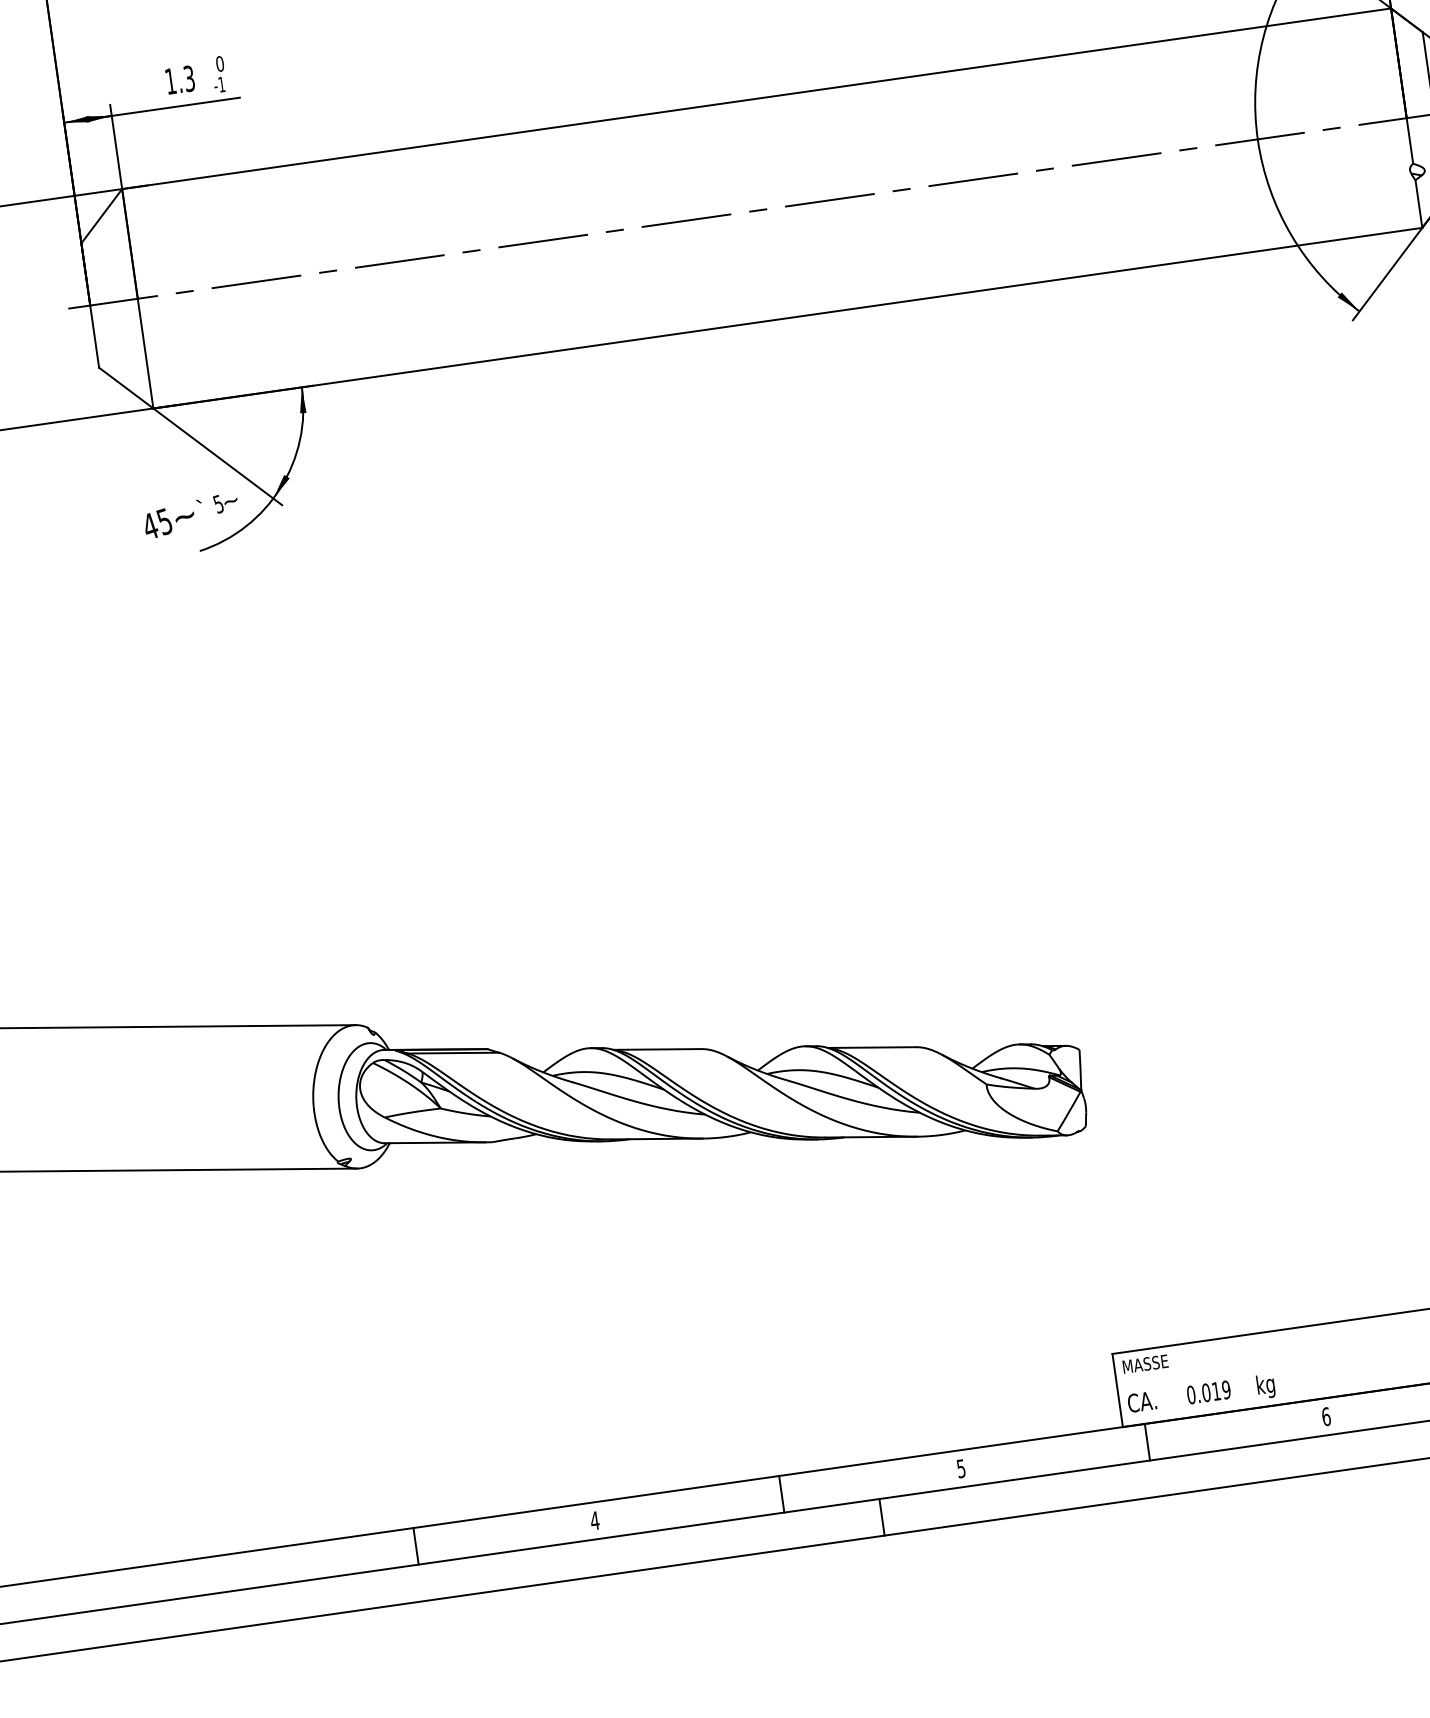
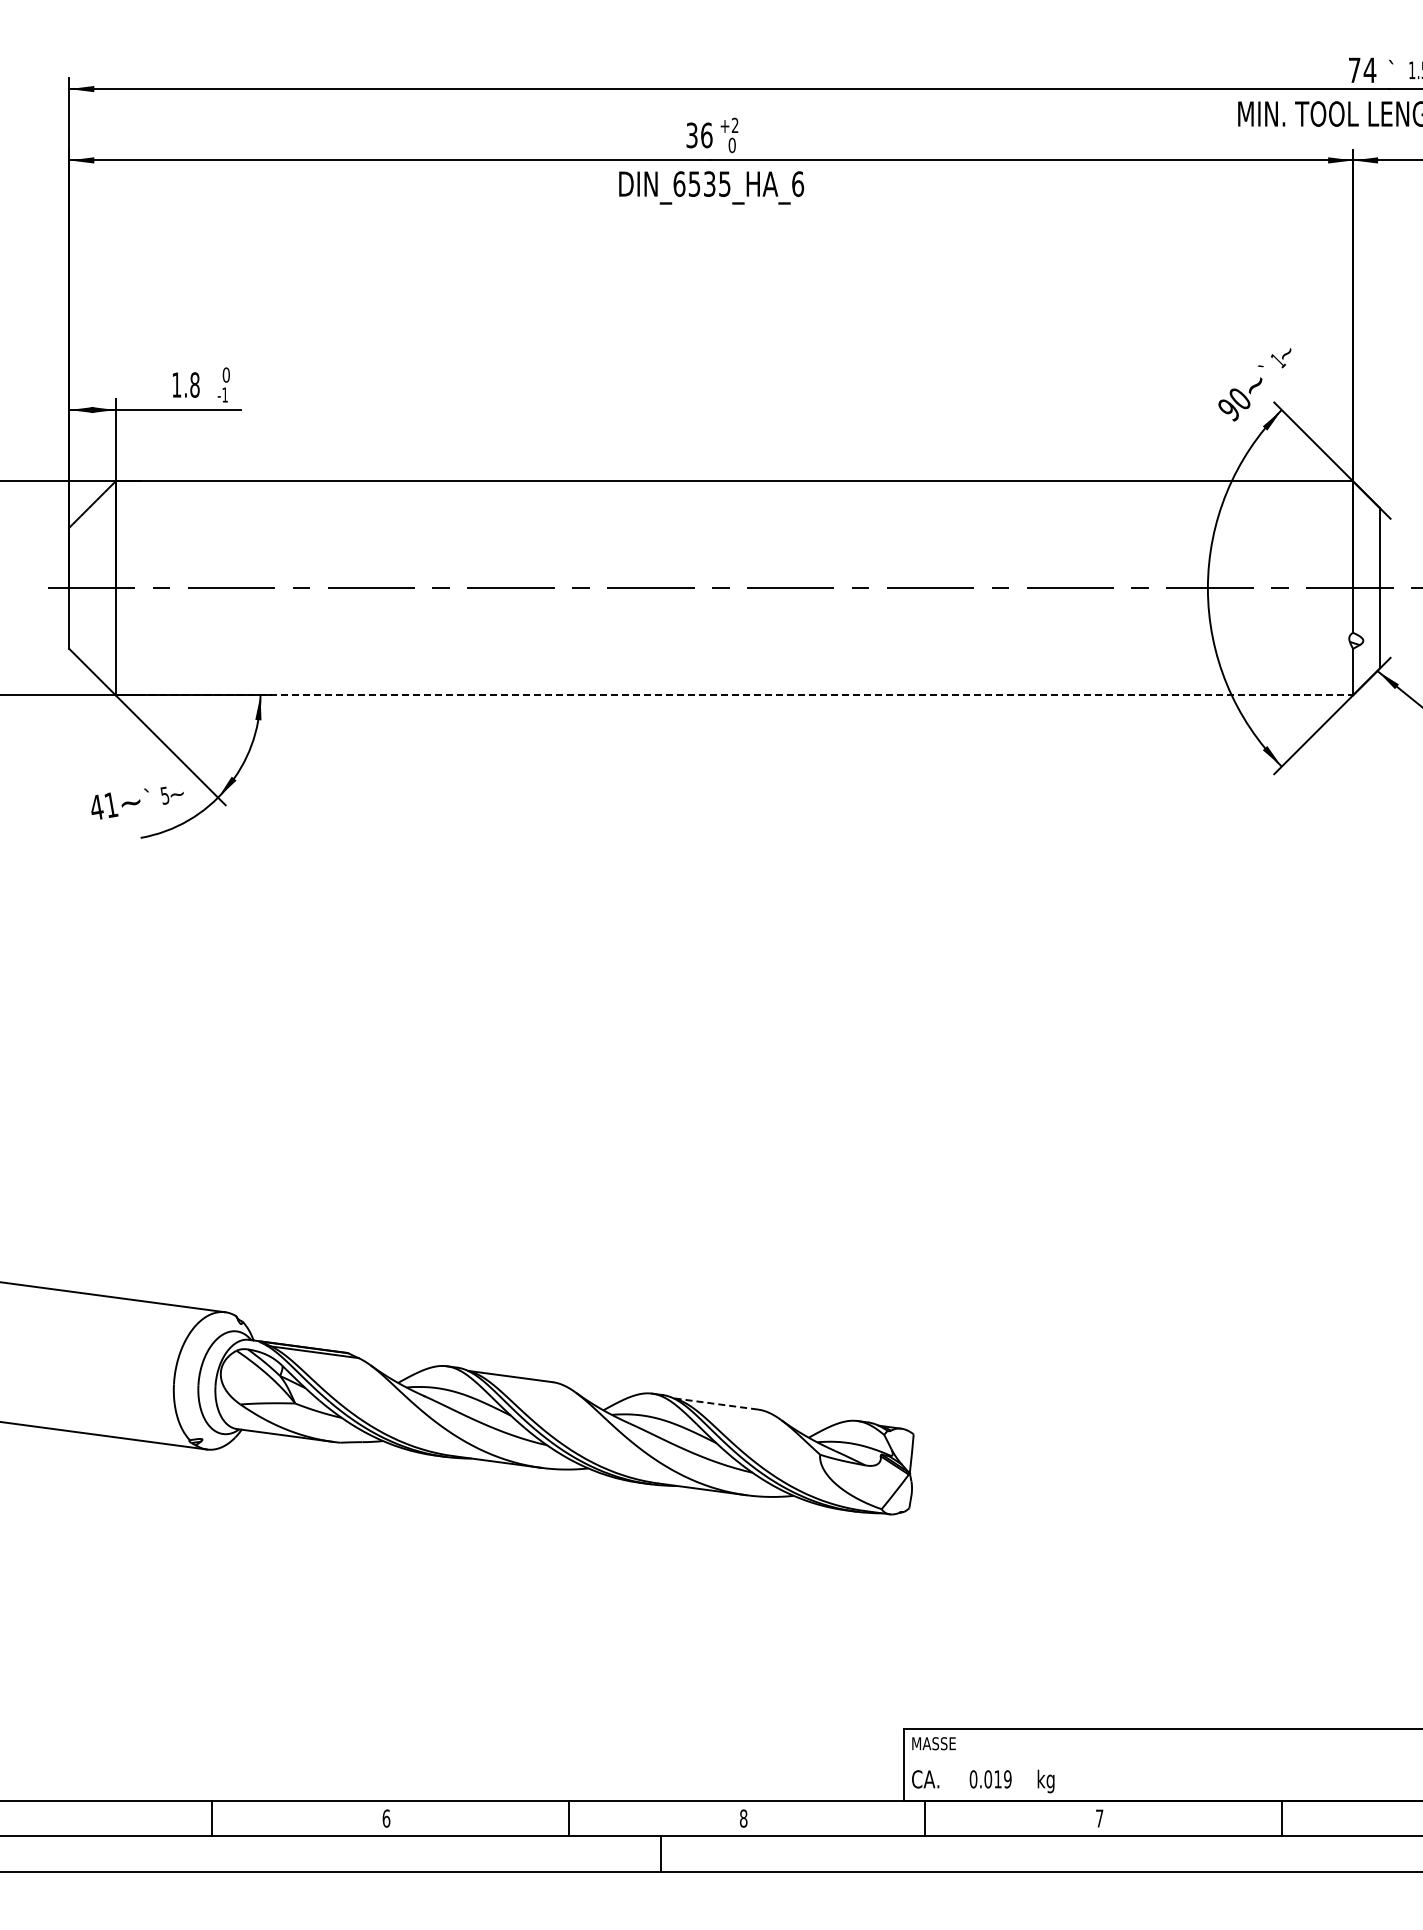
text: (188, 78) -> (194, 384), 1.3 -> 1.8
line: (787, 318) -> (734, 695), solid -> dashed
text: (165, 522) -> (111, 805), 45 -> 41
line: (871, 1047) -> (715, 1403), solid -> dashed
text: (1326, 1416) -> (1099, 1818), 6 -> 7
text: (961, 1468) -> (743, 1818), 5 -> 8
text: (594, 1520) -> (386, 1818), 4 -> 6

